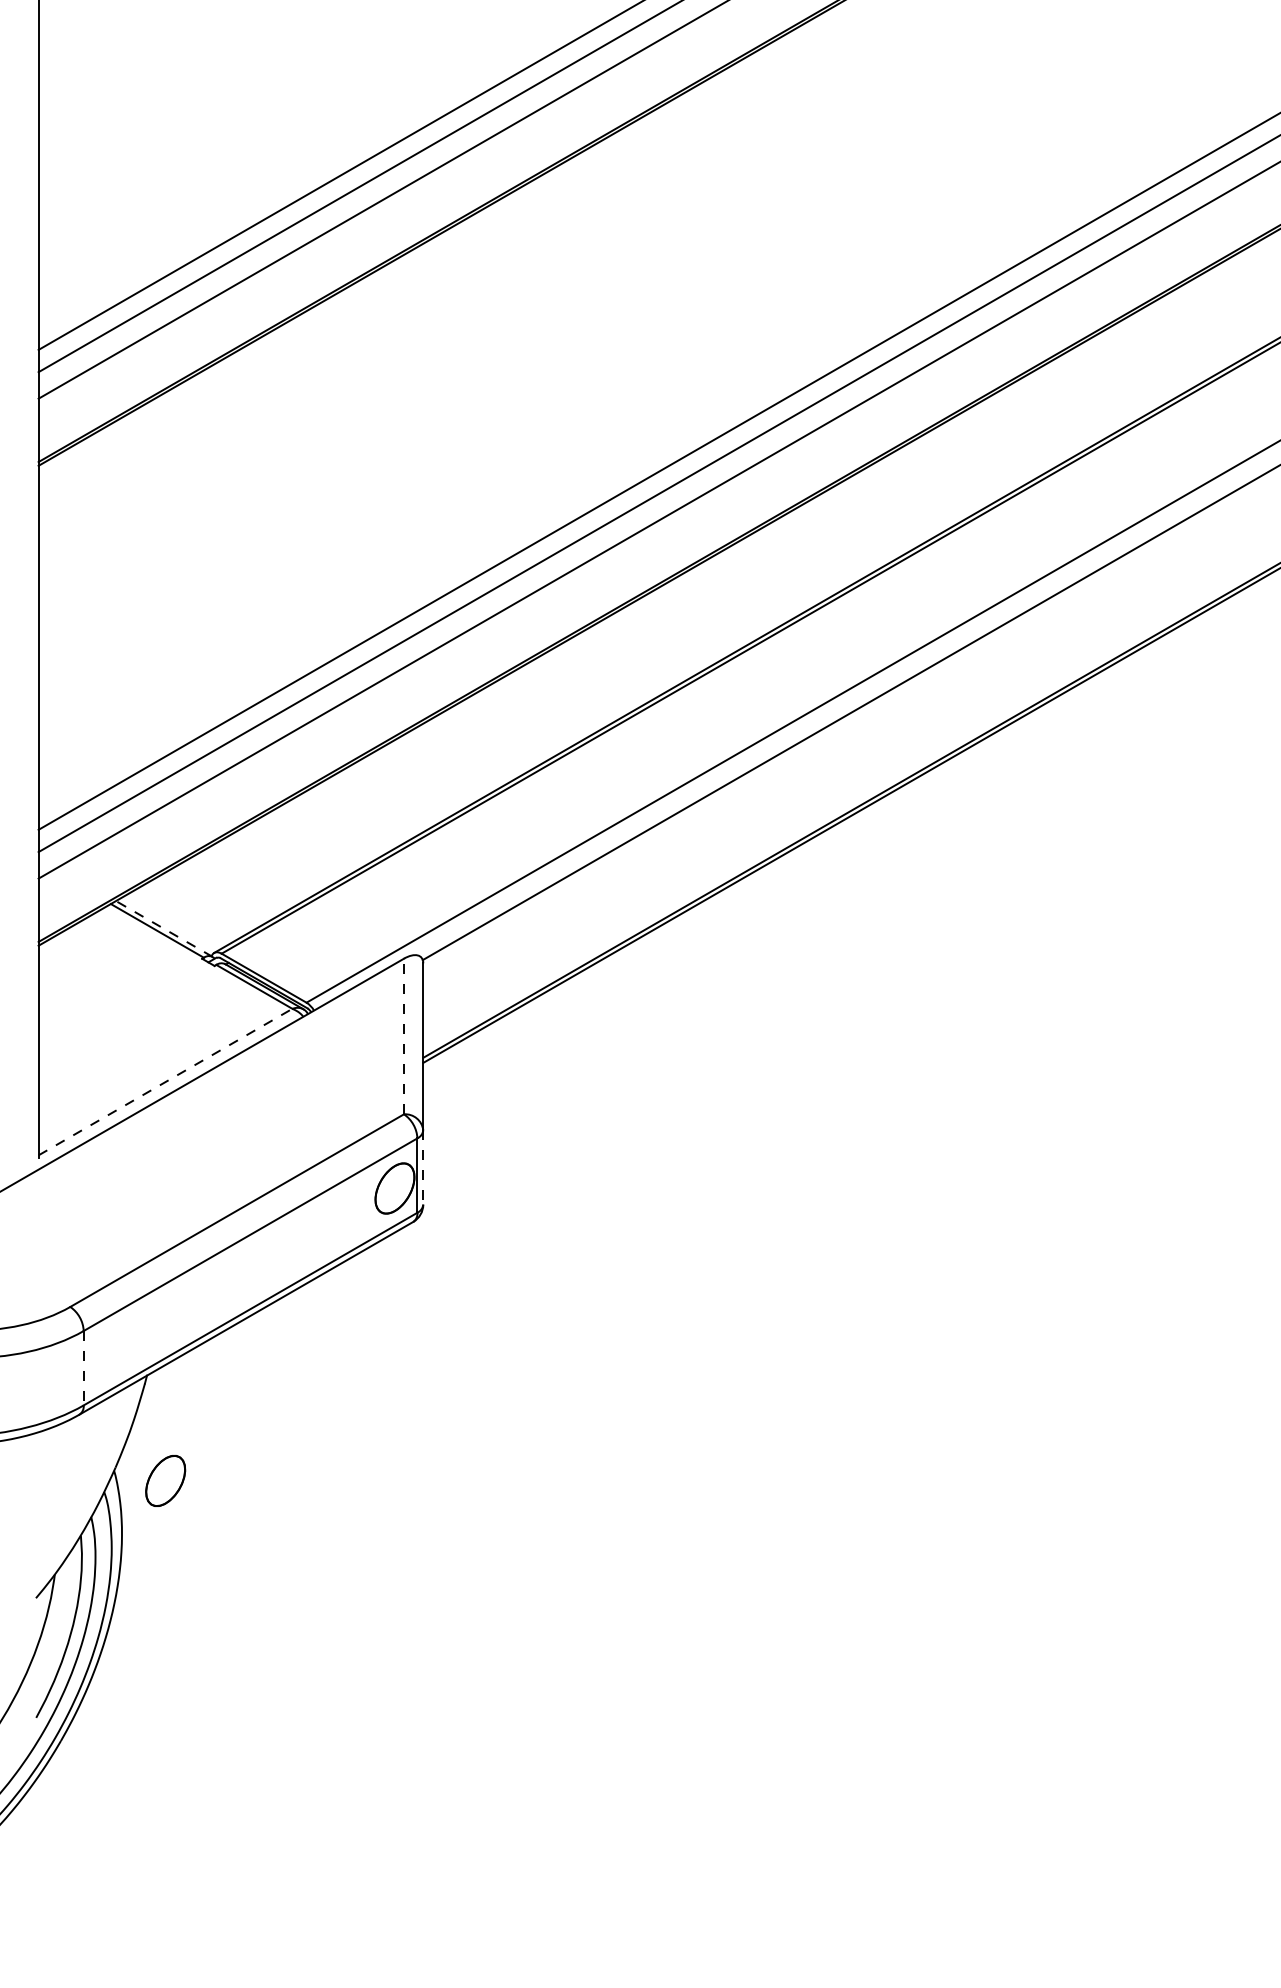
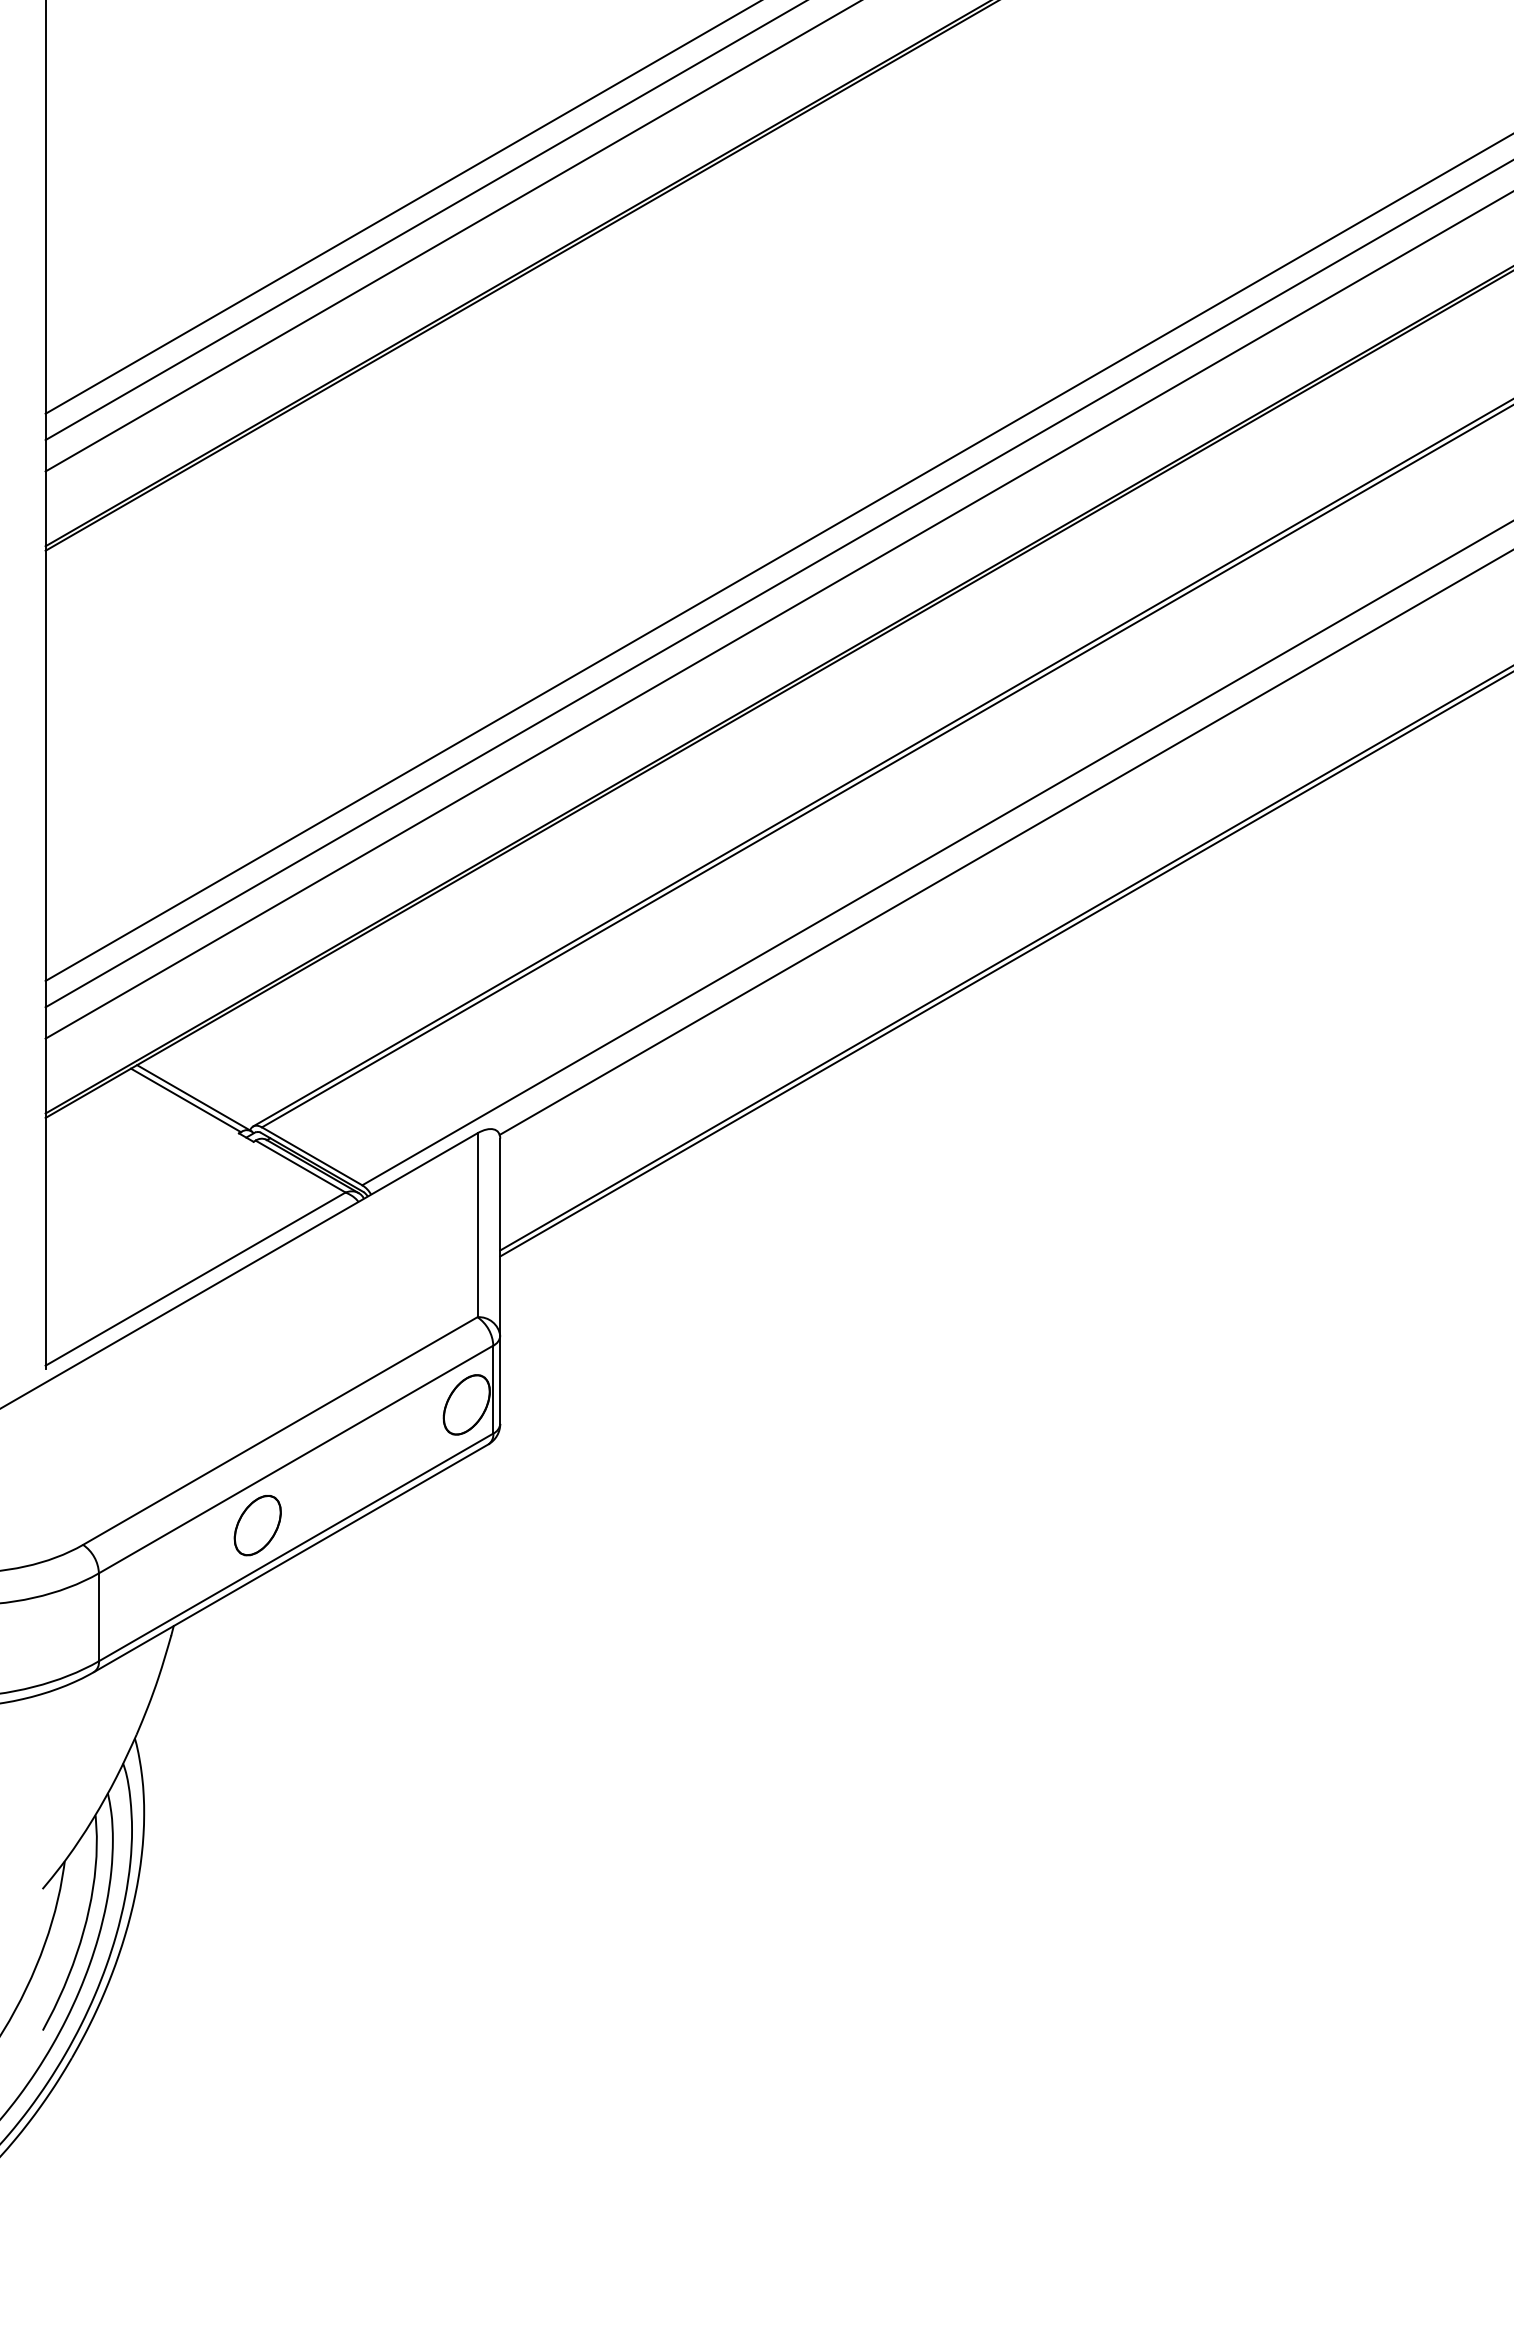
line: (163, 928) -> (193, 1097), dashed -> solid
line: (404, 1036) -> (477, 1225), dashed -> solid
line: (166, 1081) -> (196, 1278), dashed -> solid
line: (423, 1167) -> (500, 1379), dashed -> solid
line: (83, 1368) -> (98, 1617), dashed -> solid
part: (165, 1480) -> (257, 1525), moved

